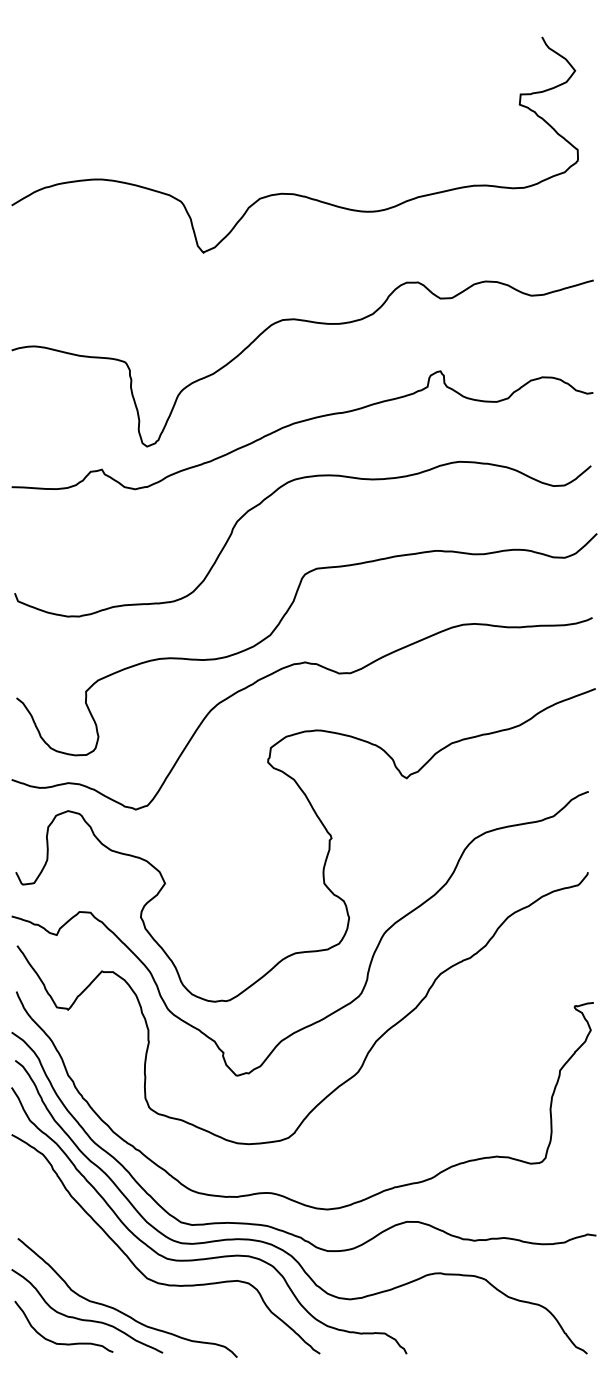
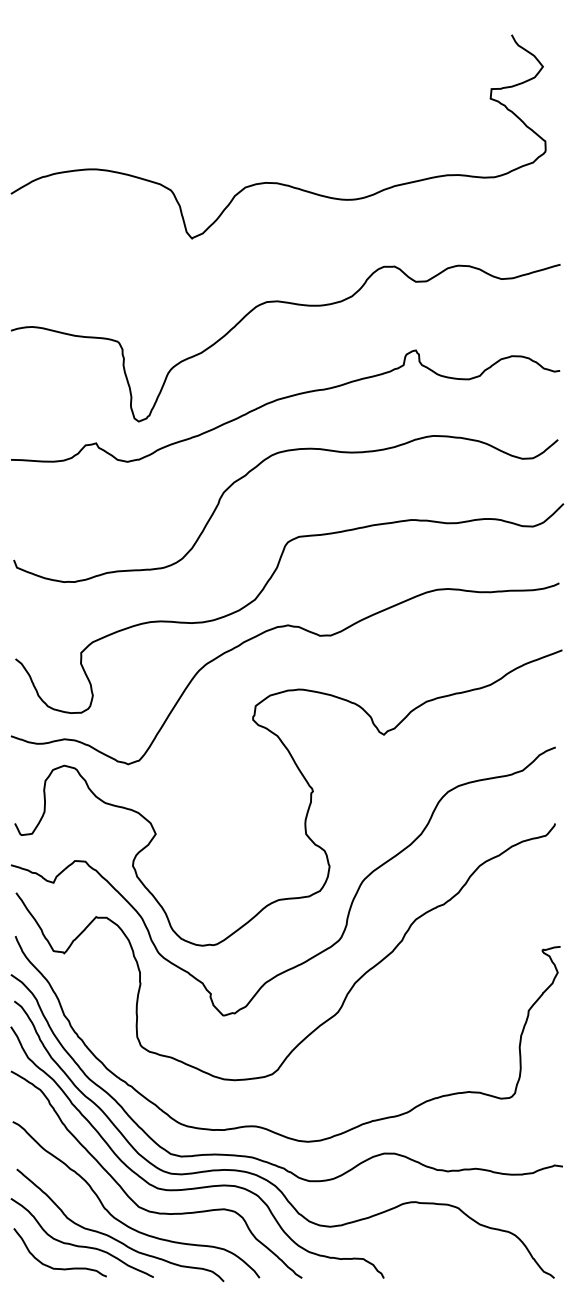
curve: (130, 1294) -> (123, 1222), added

